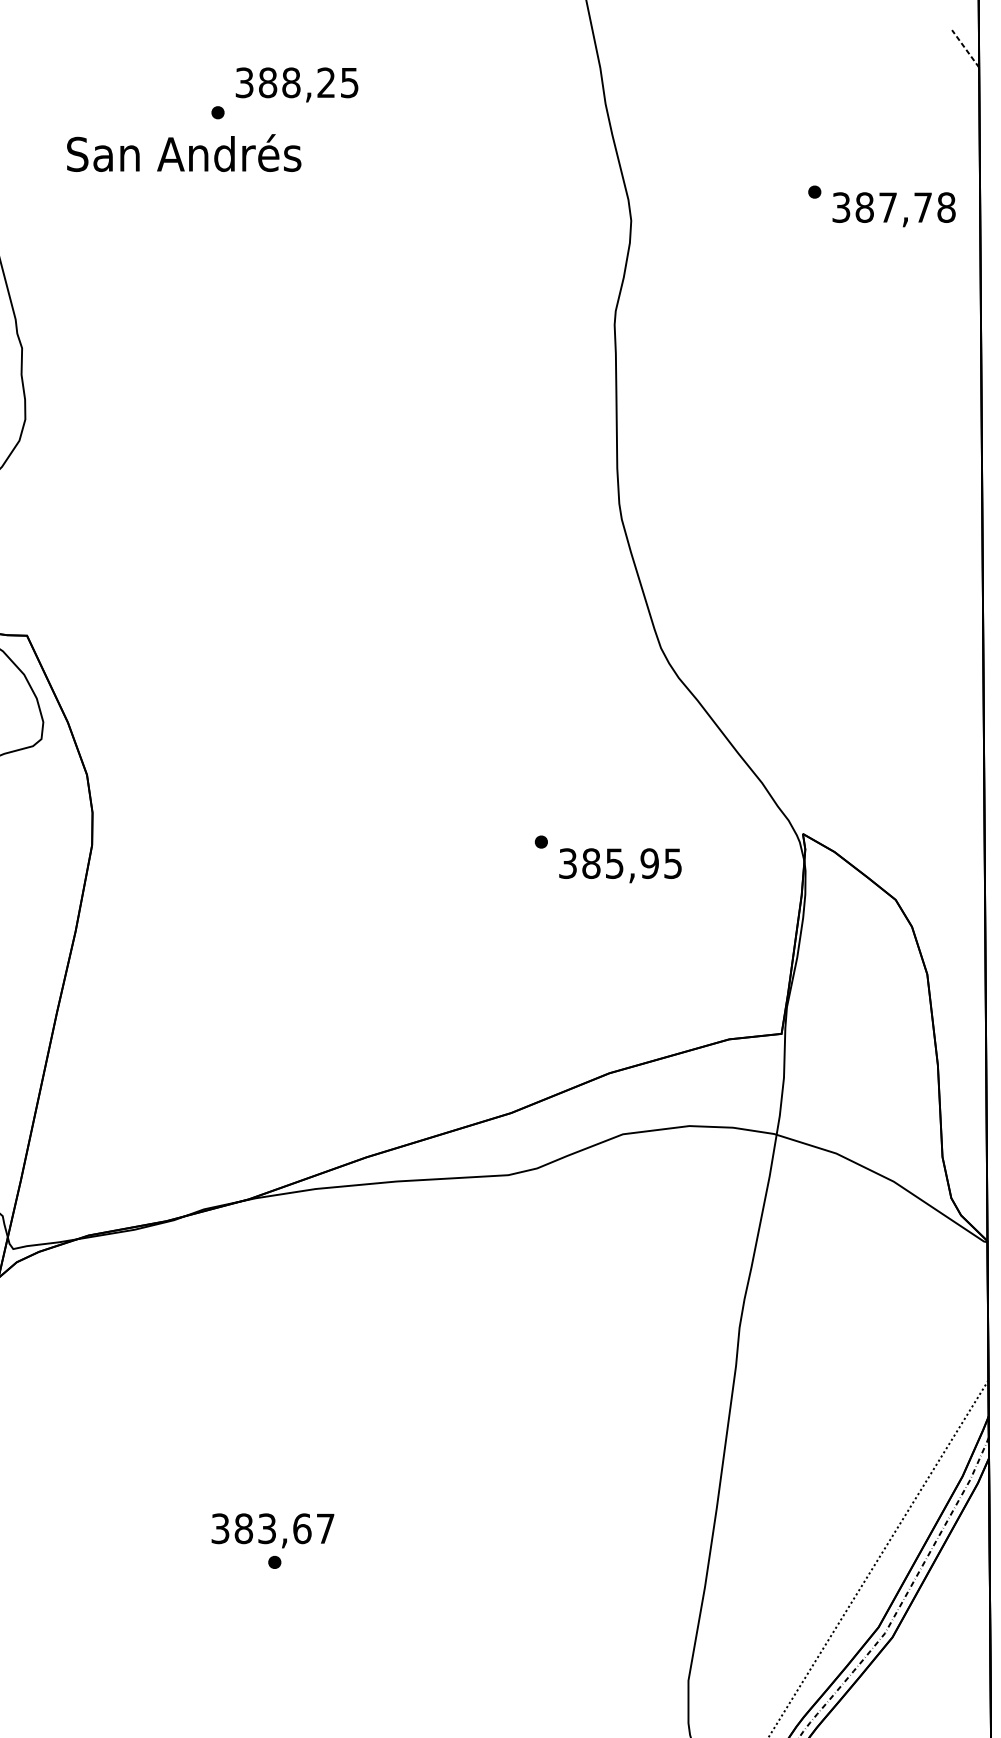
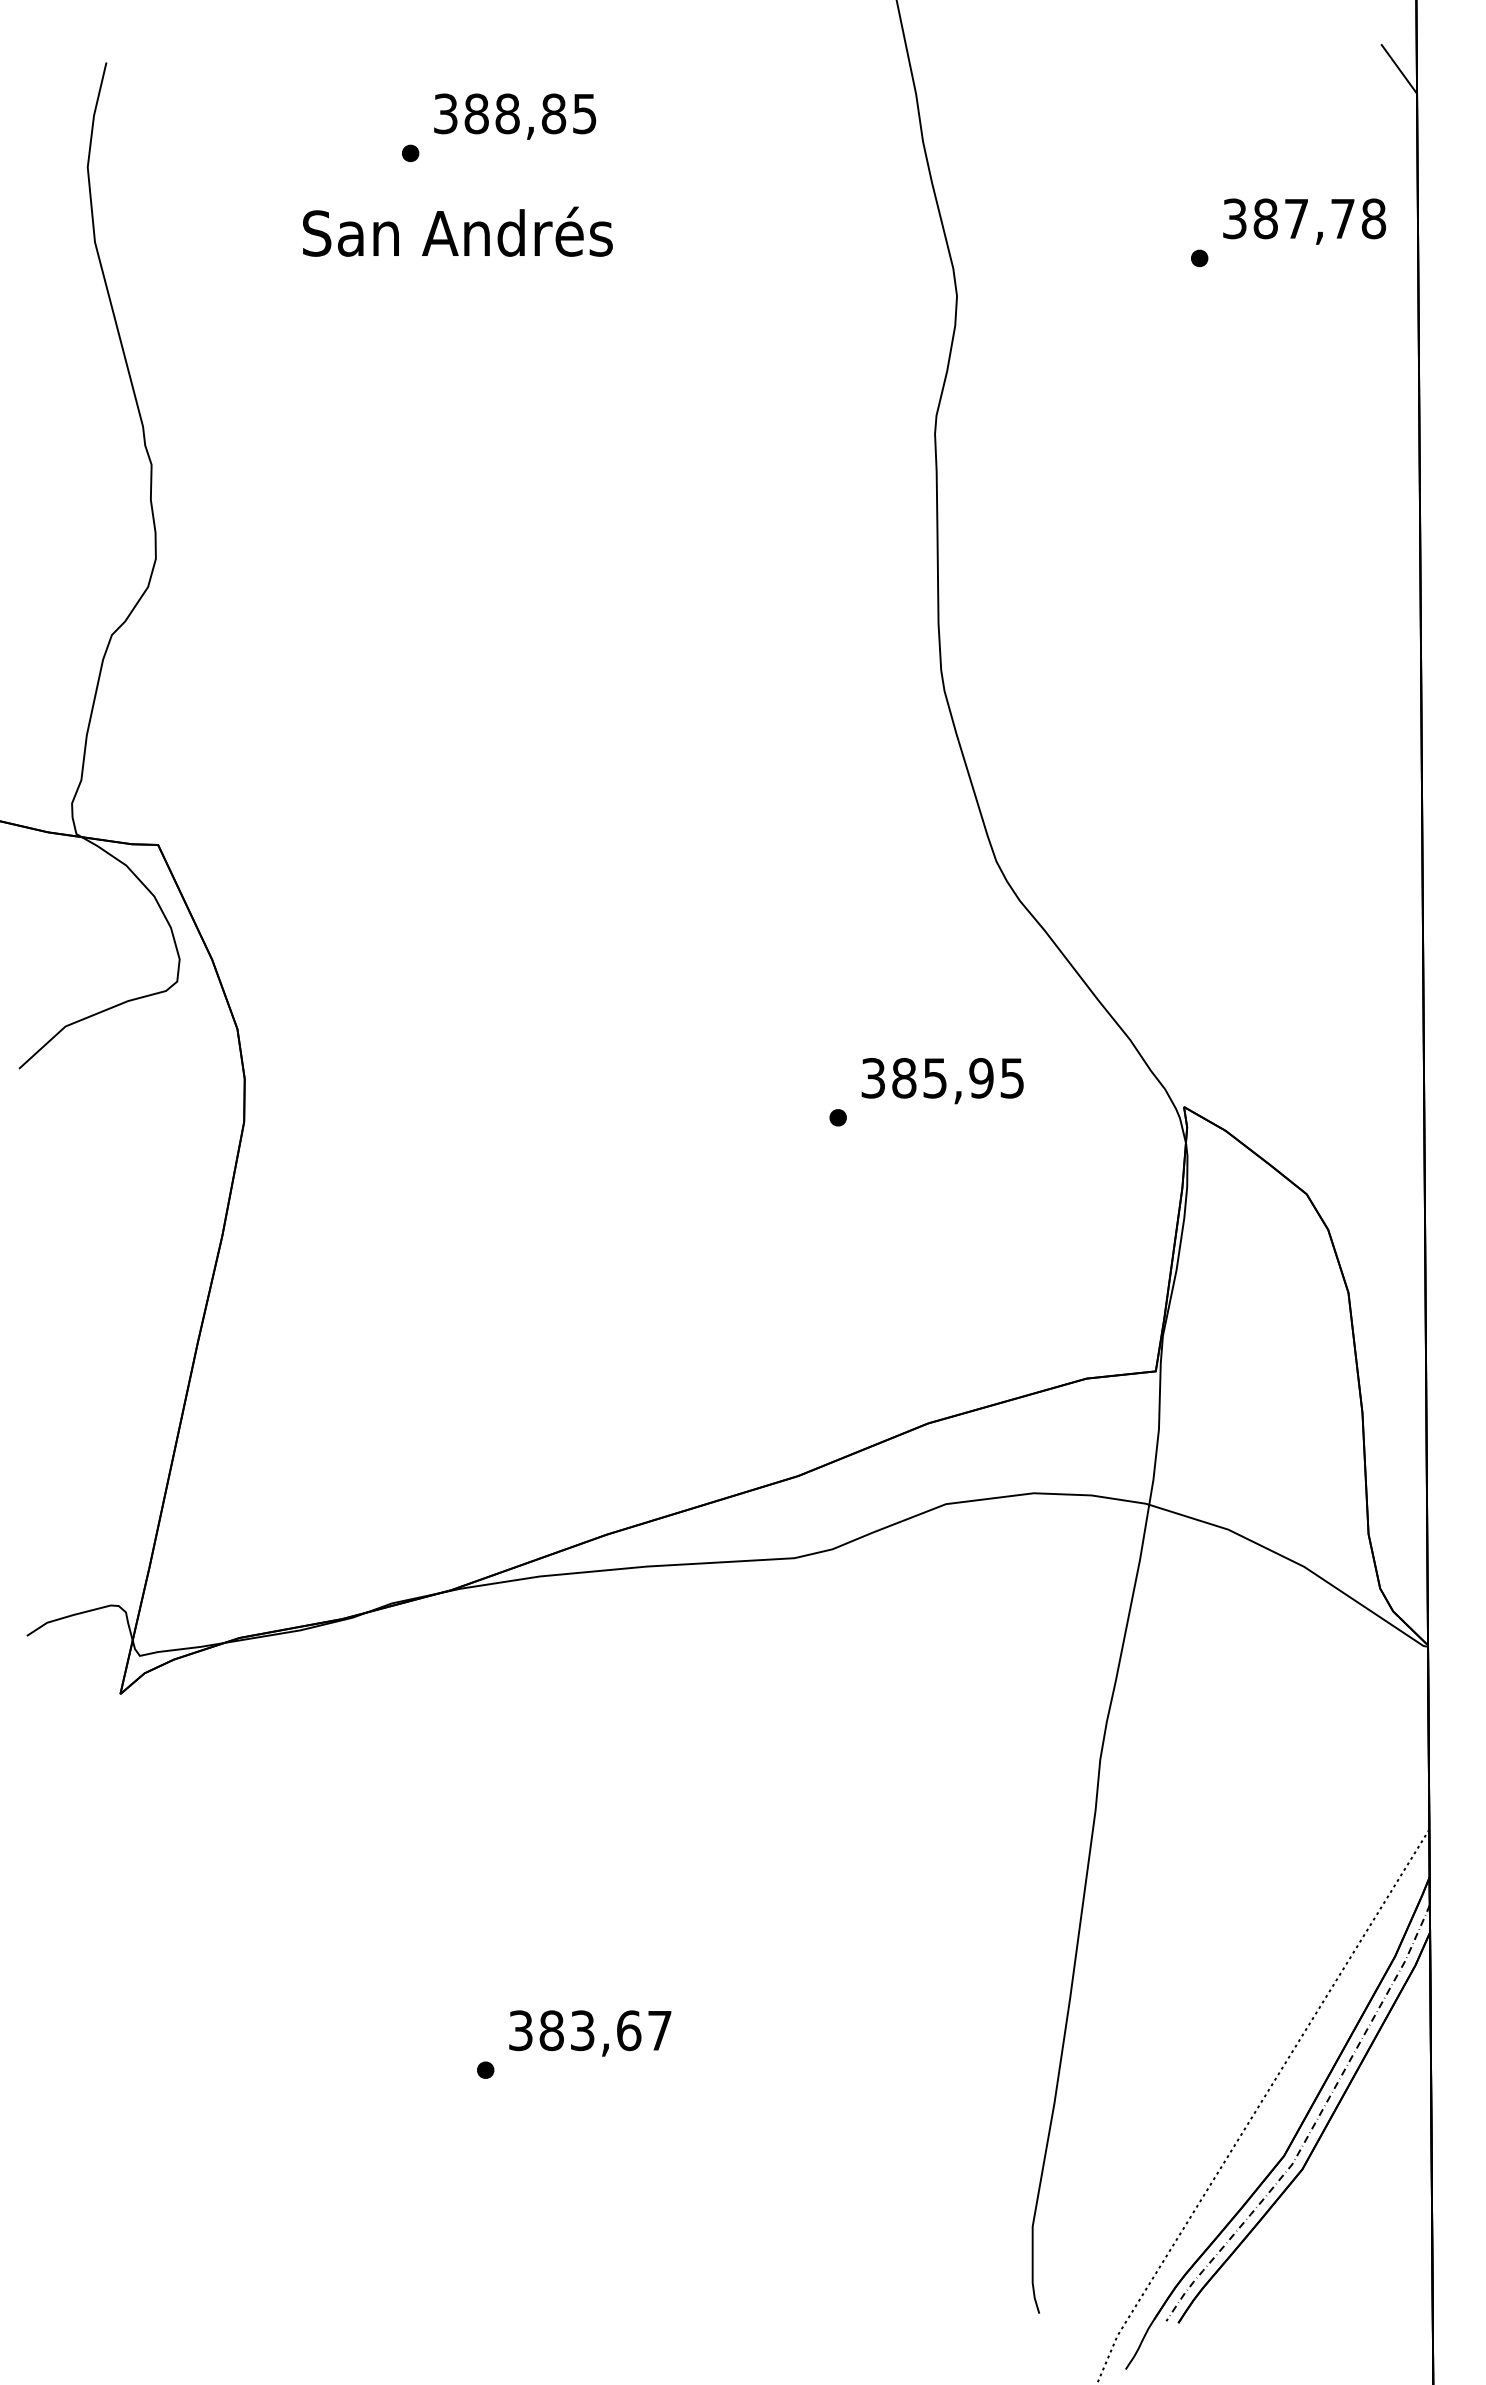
line: (965, 49) -> (1399, 69), dashed -> solid
text: (326, 82) -> (554, 113), 388,25 -> 388,85
text: (183, 152) -> (457, 231), moved
text: (894, 209) -> (1304, 221), moved
text: (620, 866) -> (942, 1081), moved
text: (273, 1530) -> (590, 2033), moved

